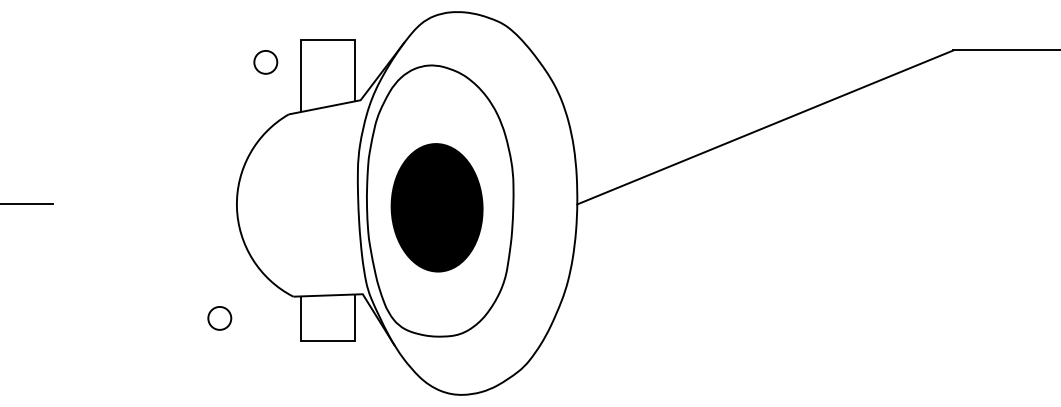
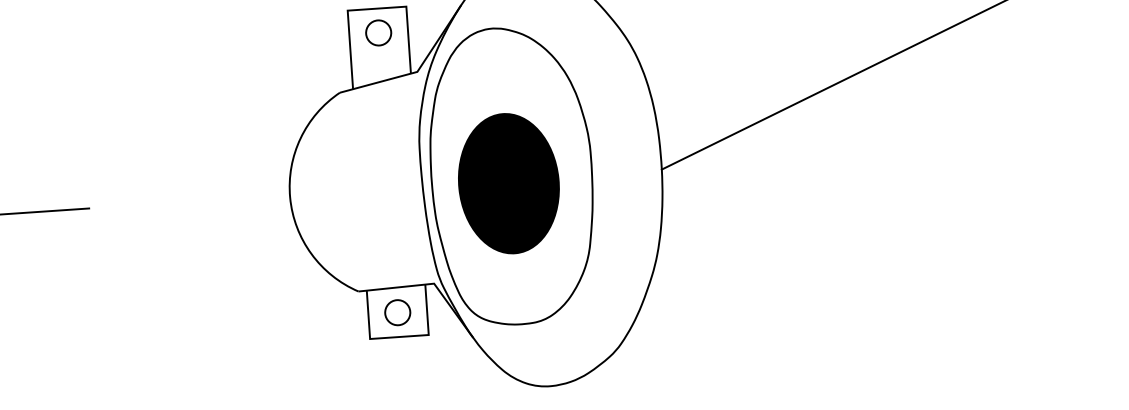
circle: (265, 62) -> (378, 33), moved
circle: (219, 318) -> (397, 312), moved

